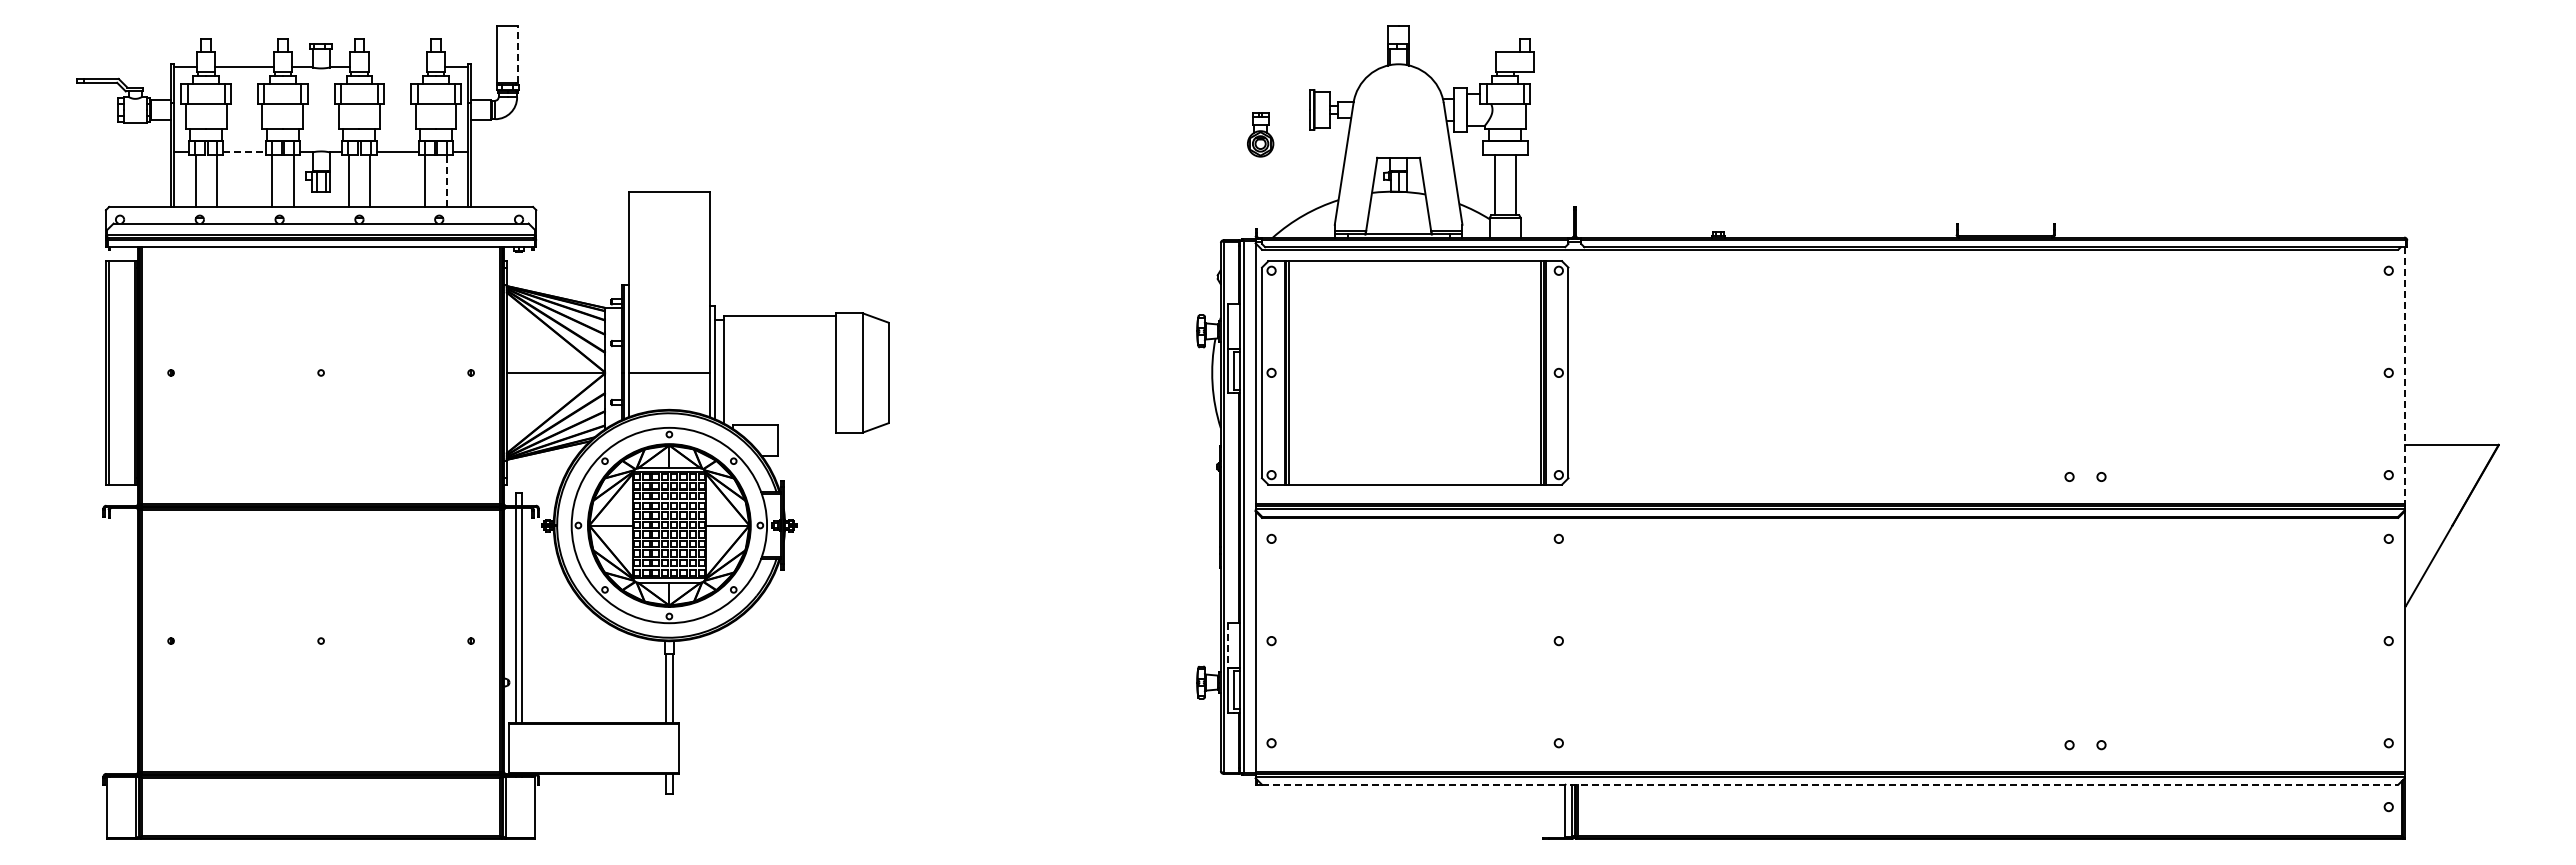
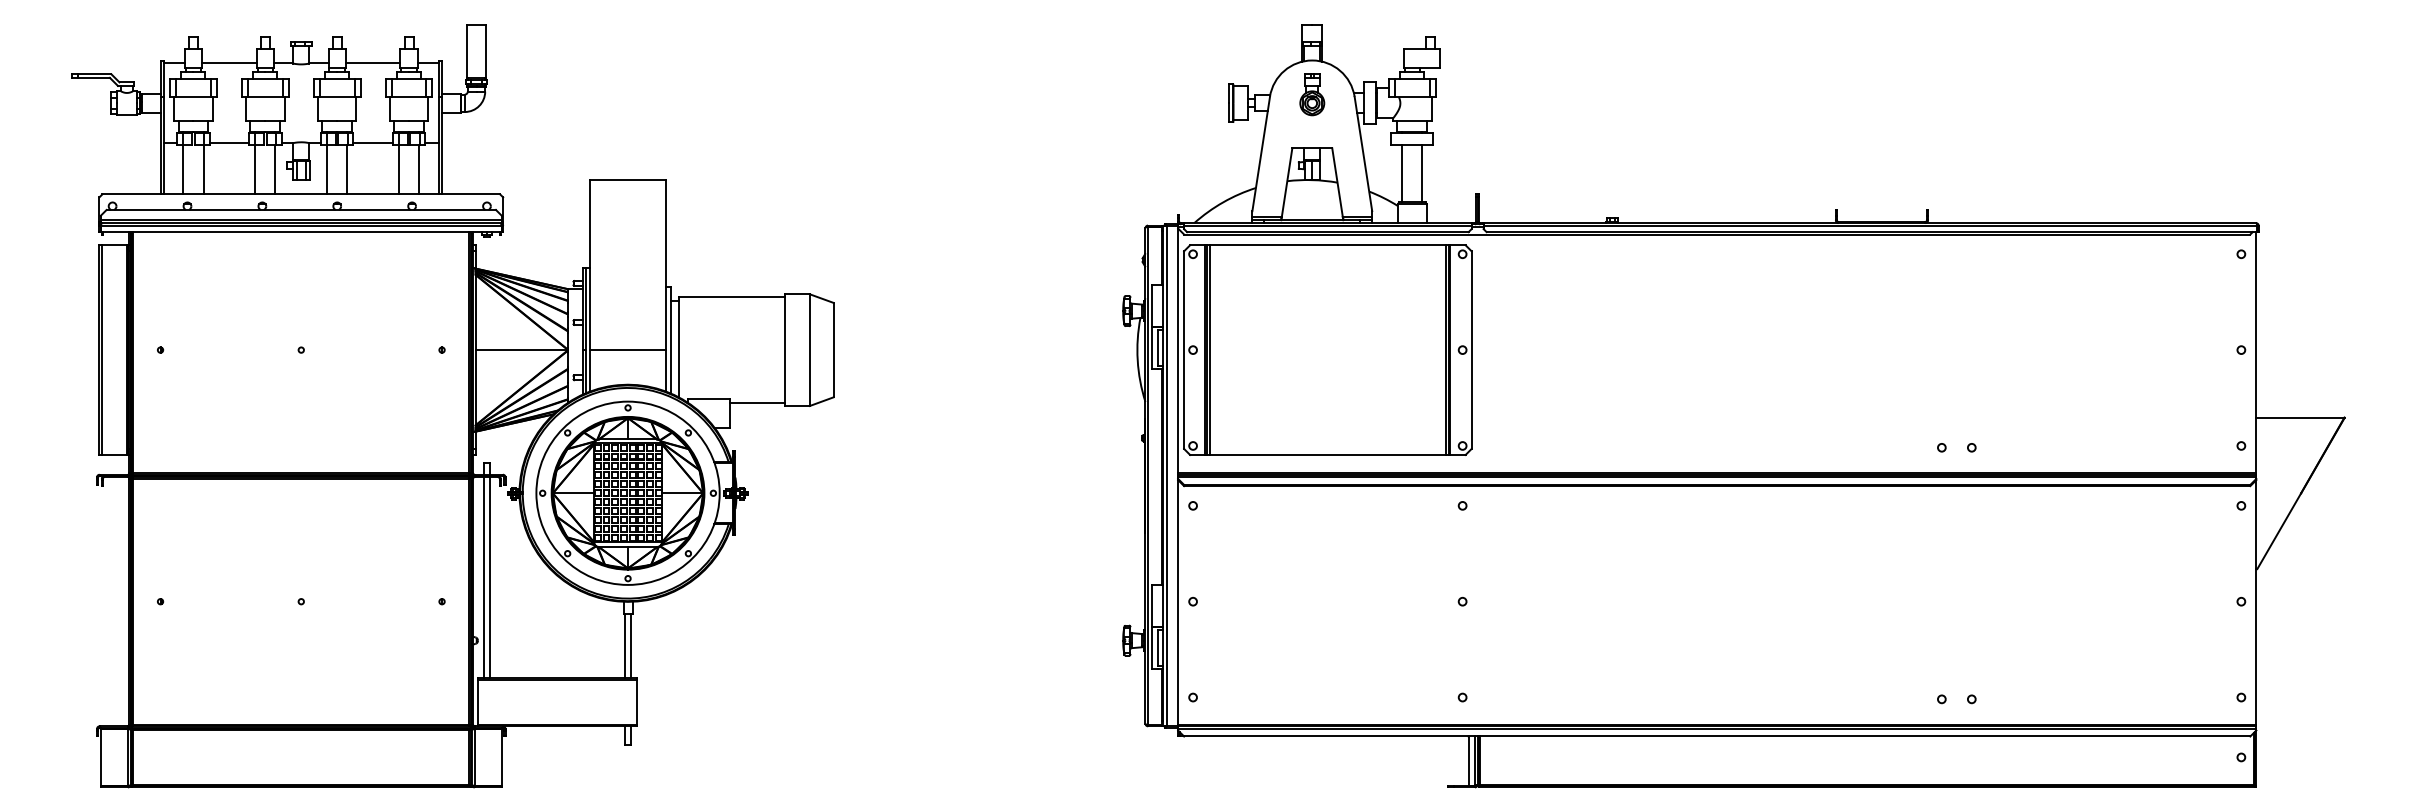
line: (518, 53) -> (486, 50), dashed -> solid
line: (397, 67) -> (372, 63), added
part: (1260, 134) -> (1312, 94), moved
line: (245, 152) -> (230, 143), dashed -> solid
line: (446, 180) -> (418, 169), dashed -> solid
line: (2404, 375) -> (2256, 352), dashed -> solid
line: (806, 429) -> (756, 403), added
line: (1228, 646) -> (1152, 606), dashed -> solid
line: (1830, 784) -> (1717, 736), dashed -> solid

